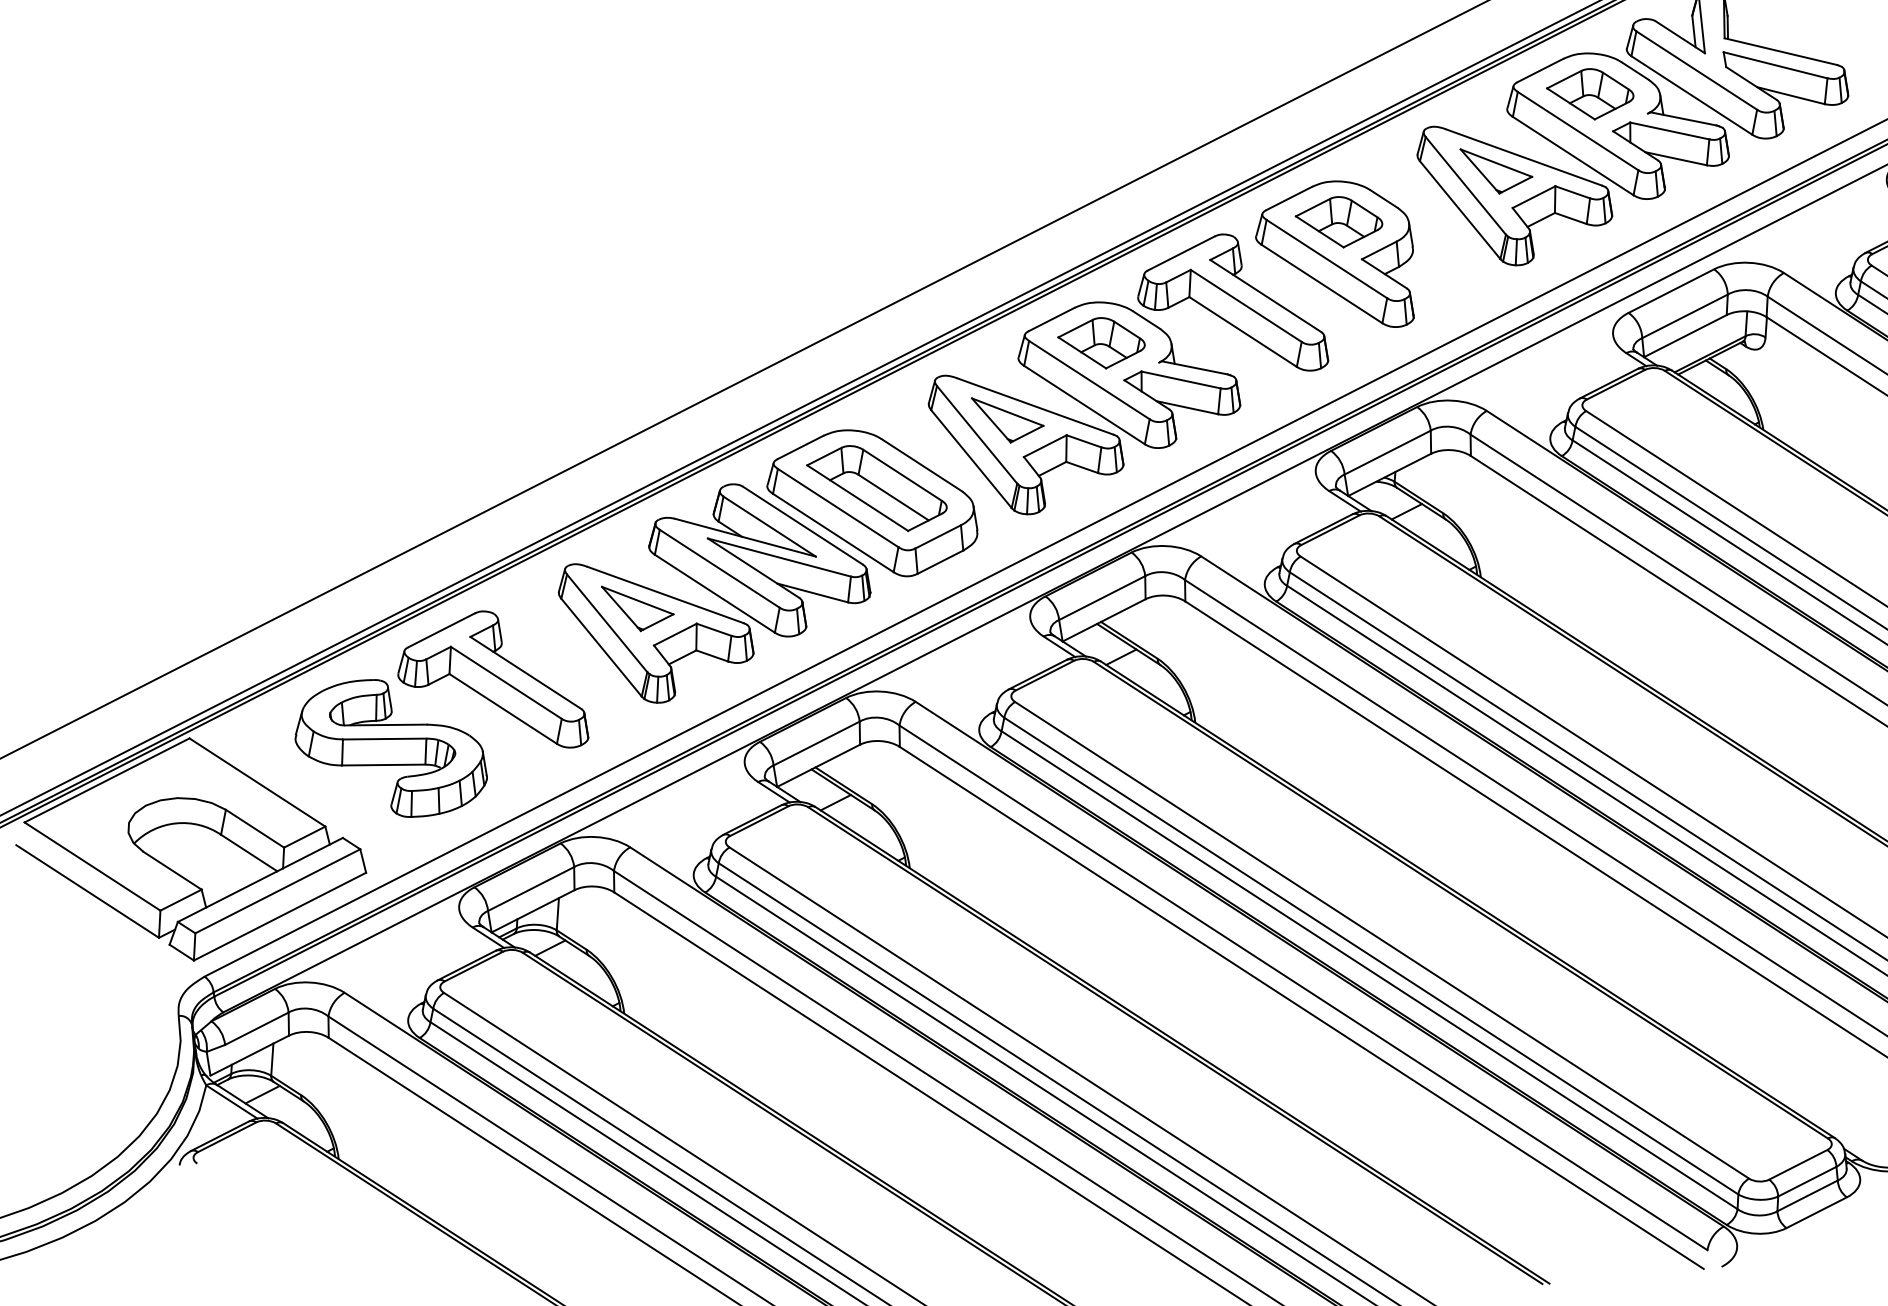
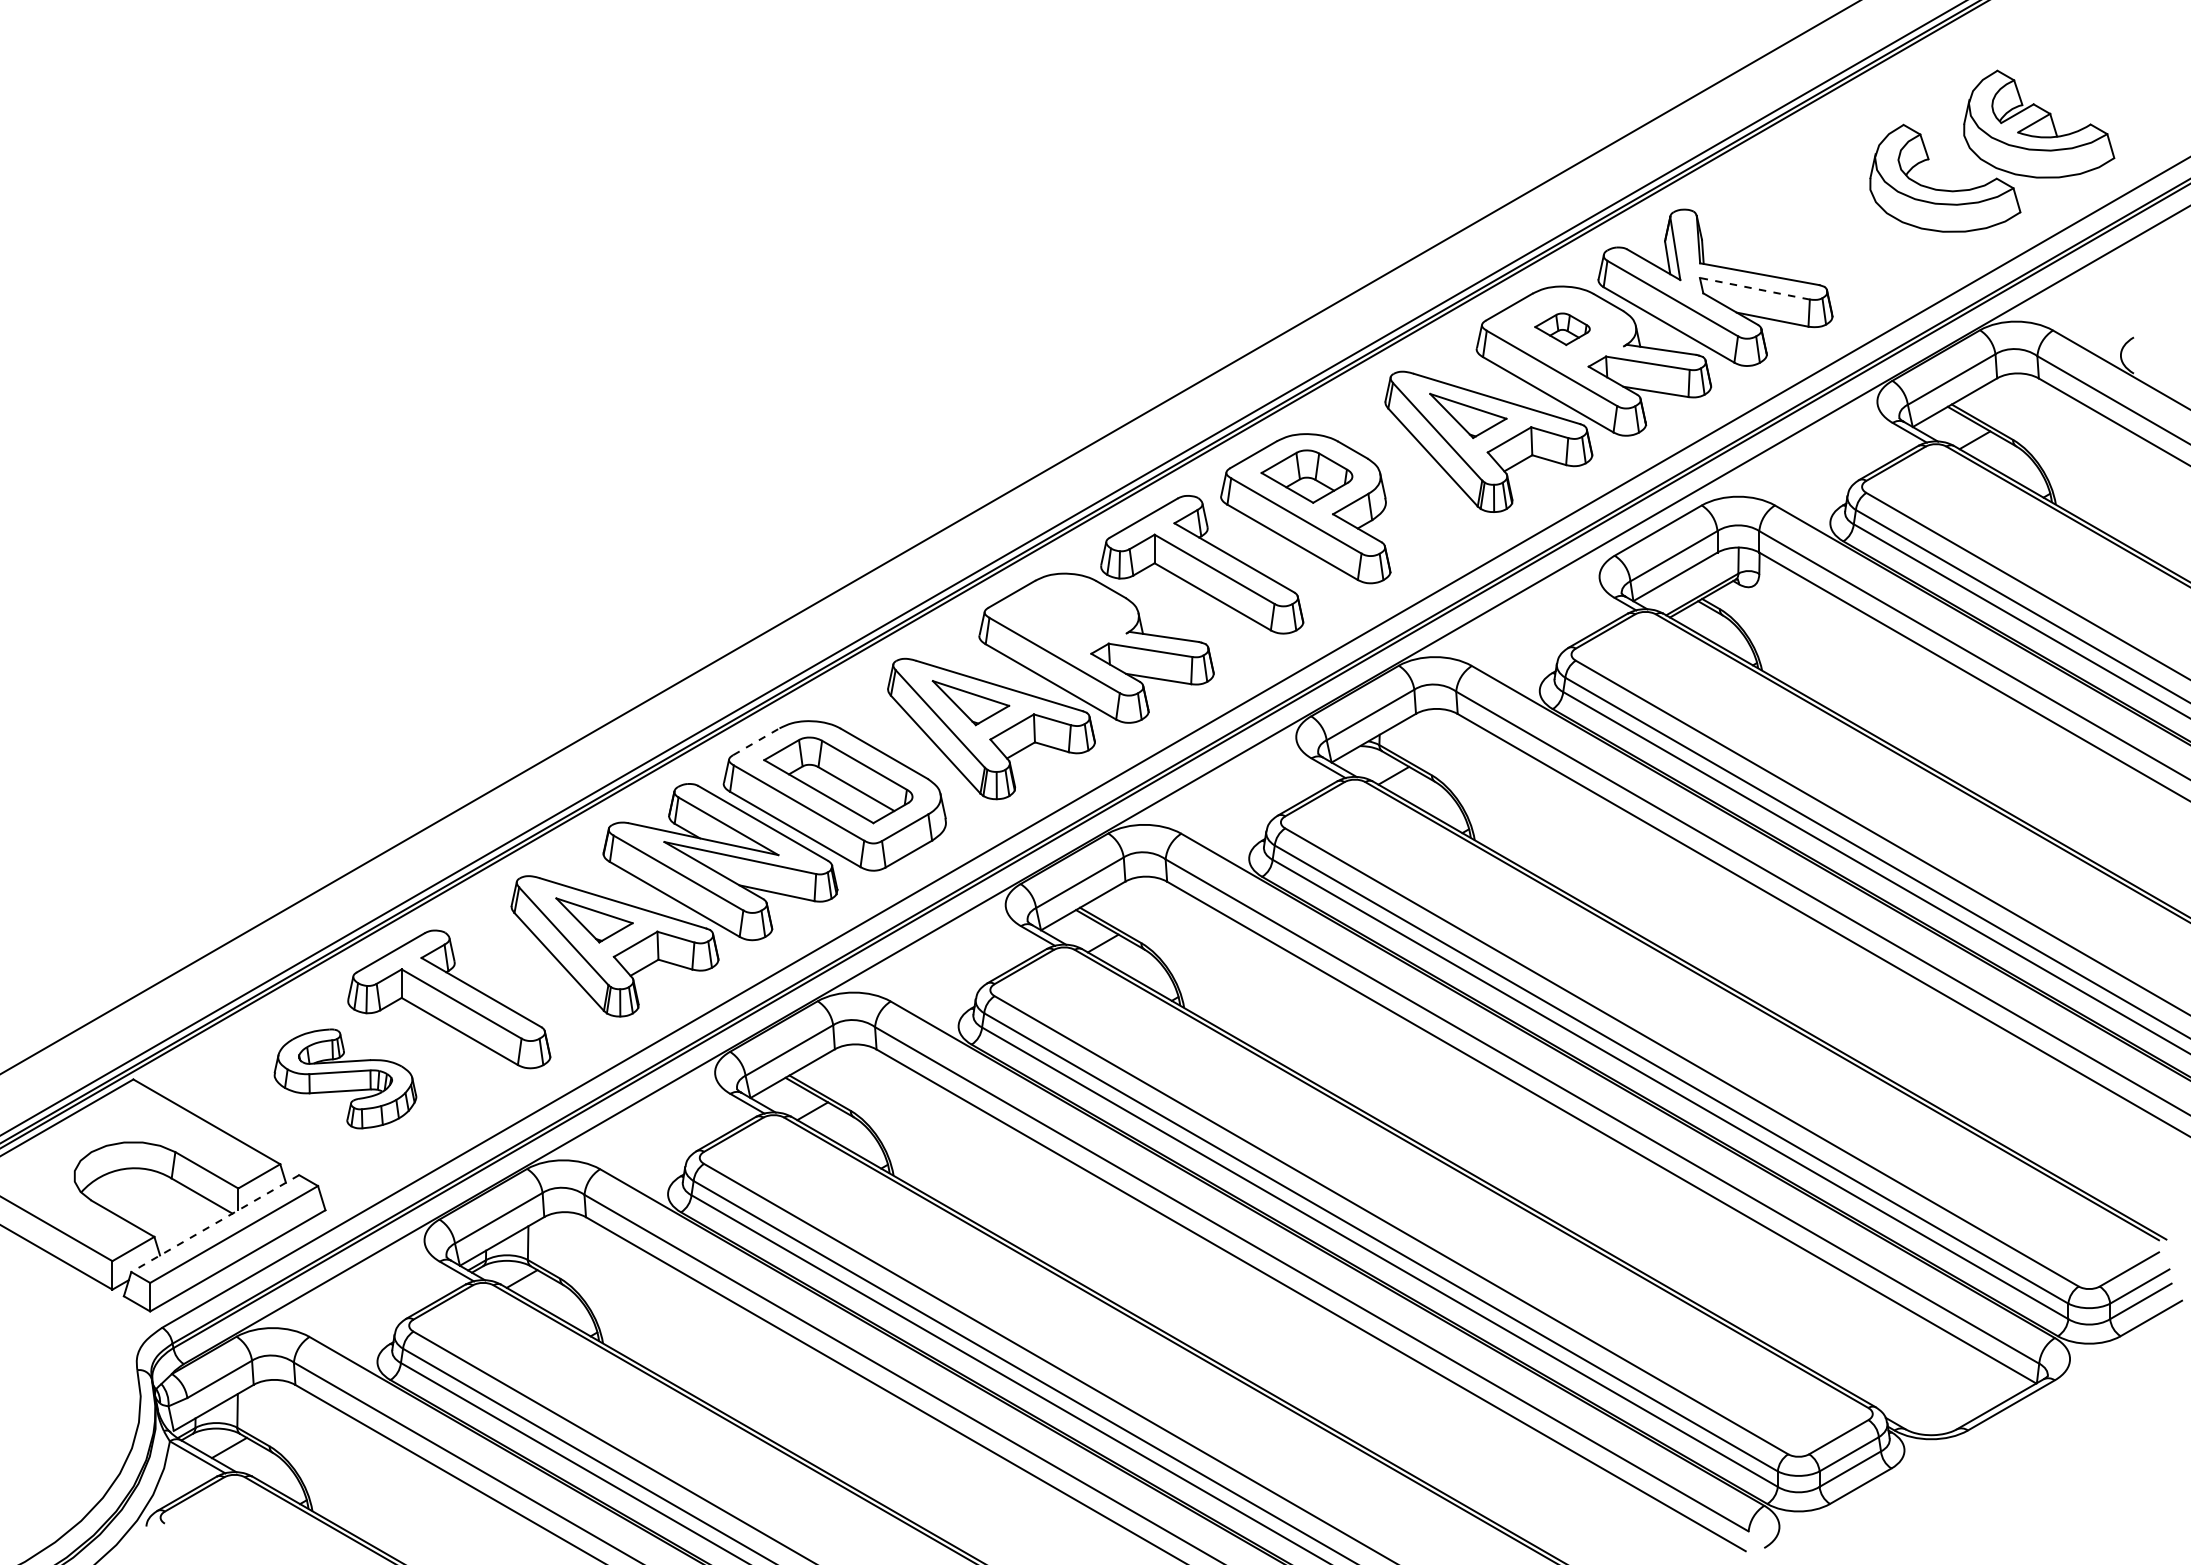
line: (1775, 65) -> (1754, 288), solid -> dashed
part: (1590, 94) -> (1562, 329), size x0.6
part: (1100, 343) -> (1064, 616), removed
line: (800, 447) -> (756, 741), solid -> dashed
part: (391, 748) -> (345, 1078), size x0.7
line: (260, 879) -> (215, 1223), solid -> dashed

